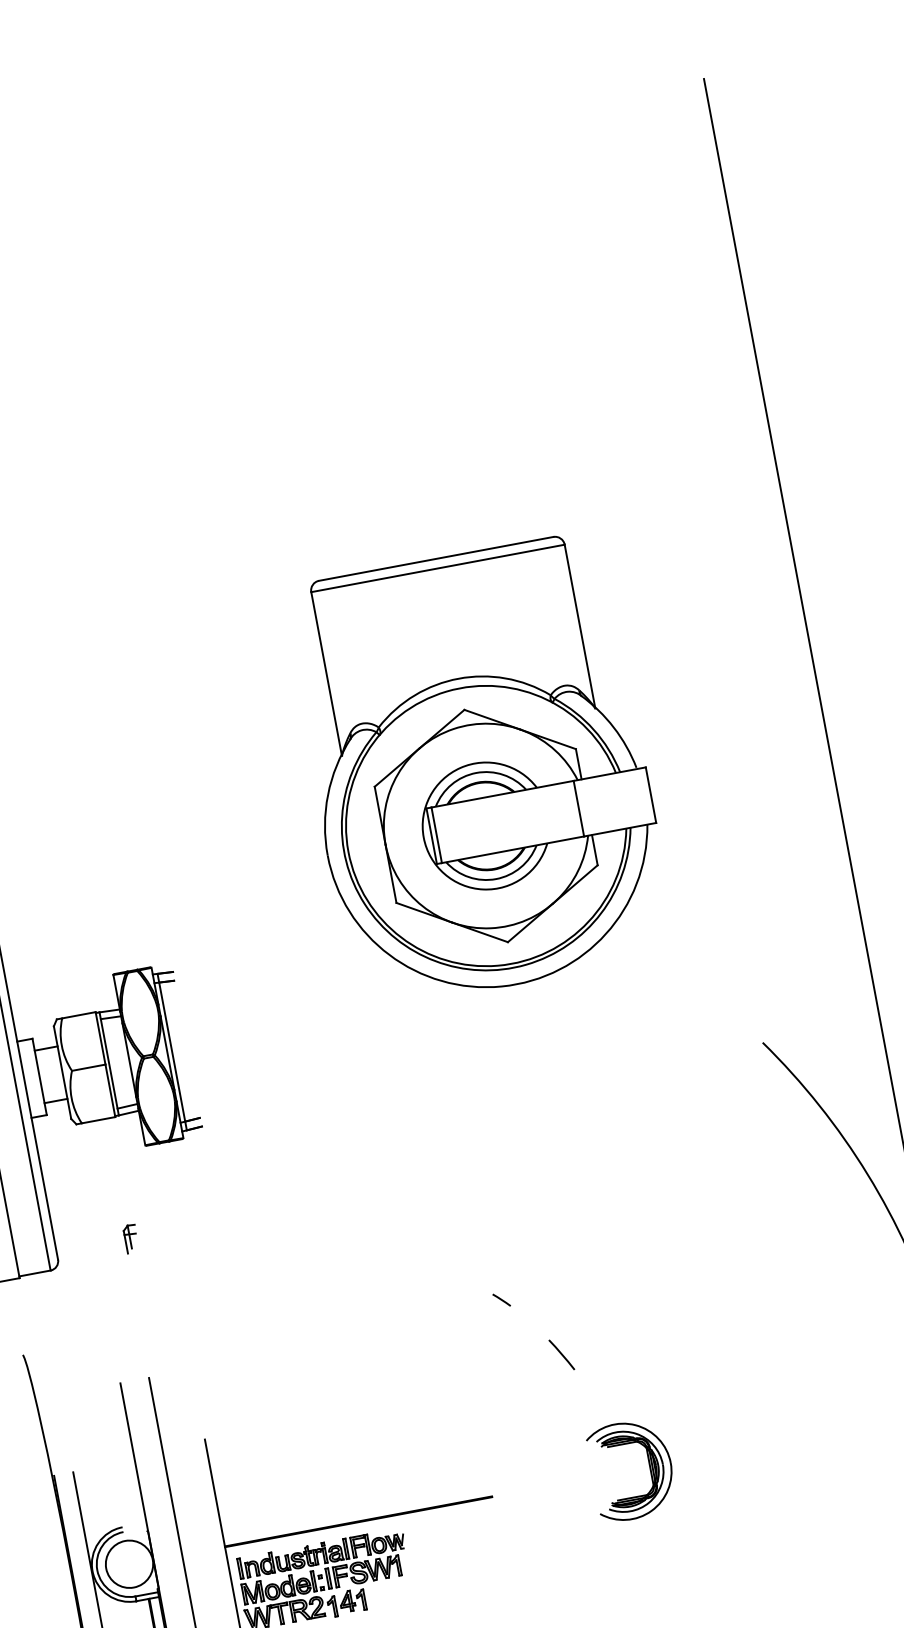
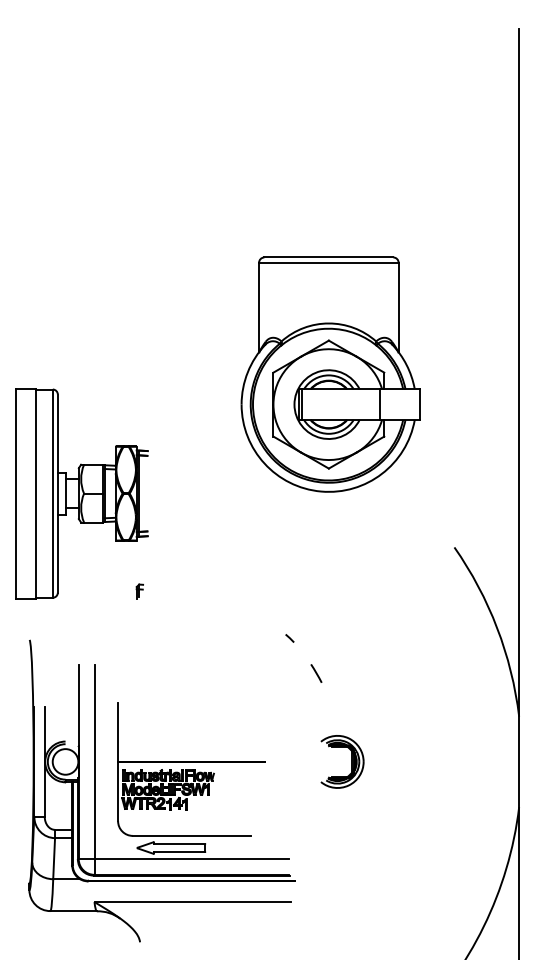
part: (130, 1238) -> (139, 591), moved
part: (547, 1340) -> (310, 664), moved

